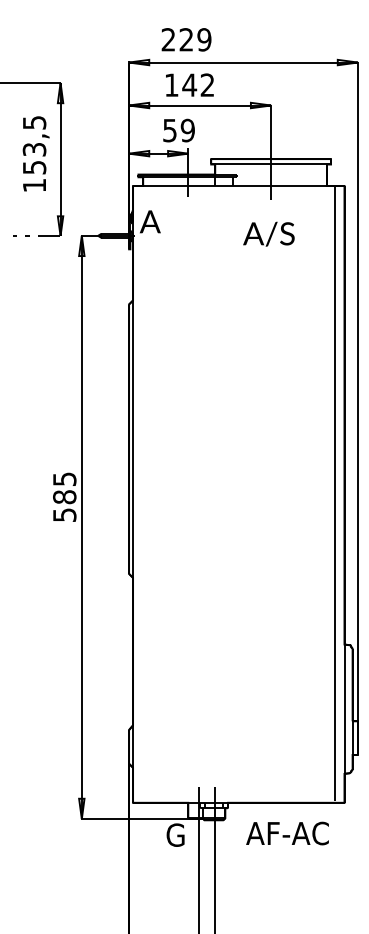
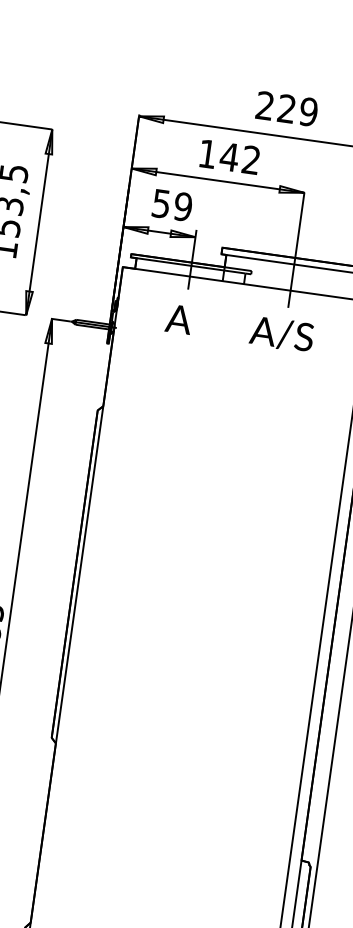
text: (186, 39) -> (286, 108), moved
text: (189, 84) -> (229, 156), moved
text: (178, 130) -> (171, 205), moved
text: (150, 221) -> (179, 319), moved
text: (268, 233) -> (281, 333), moved

